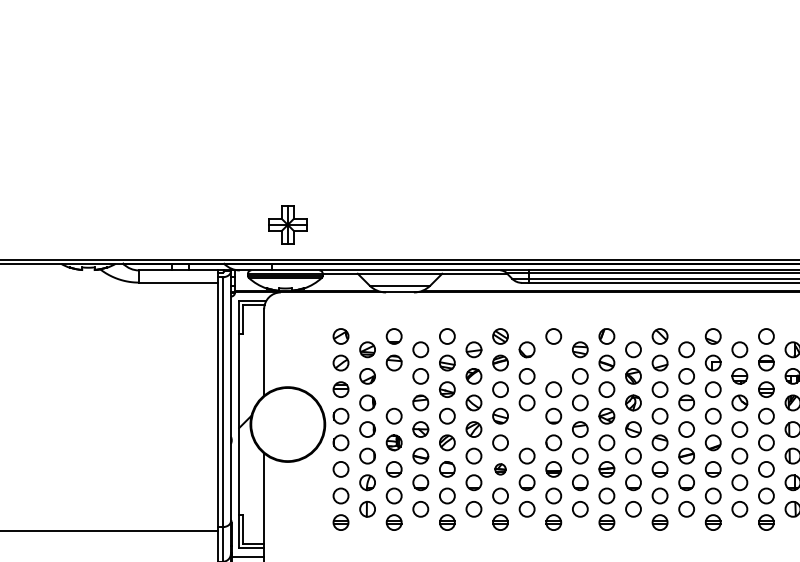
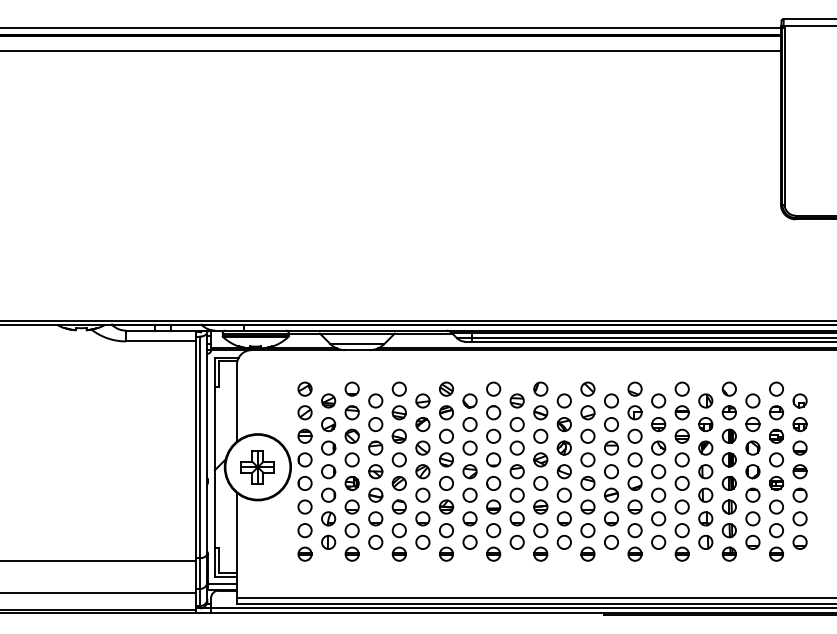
part: (287, 225) -> (257, 467), moved
circle: (553, 362) -> (493, 412), added
part: (393, 388) -> (351, 435), added
part: (526, 429) -> (469, 471), added
part: (500, 468) -> (446, 506), size x1.43

